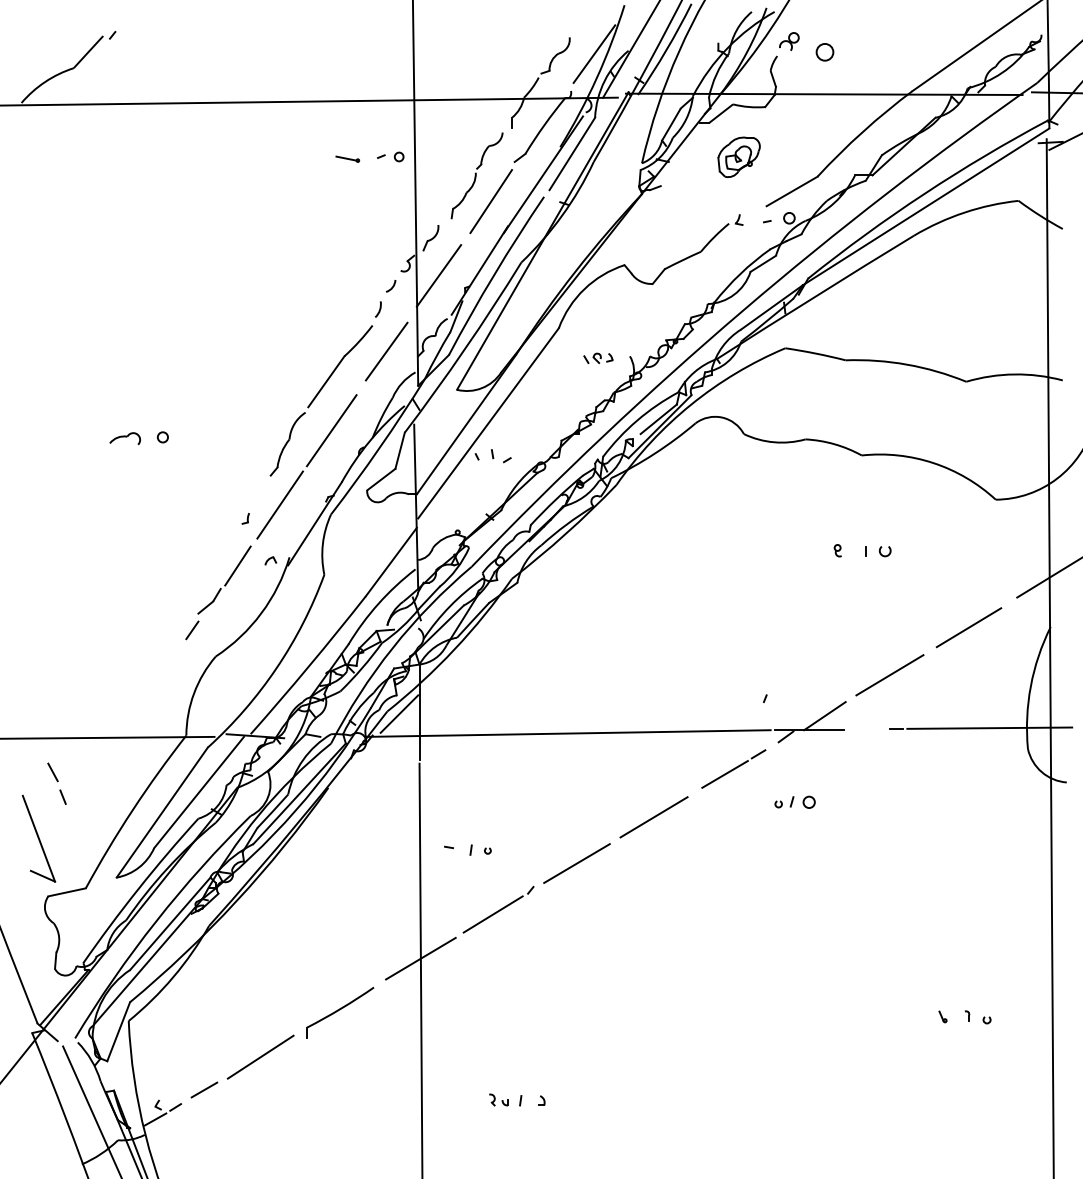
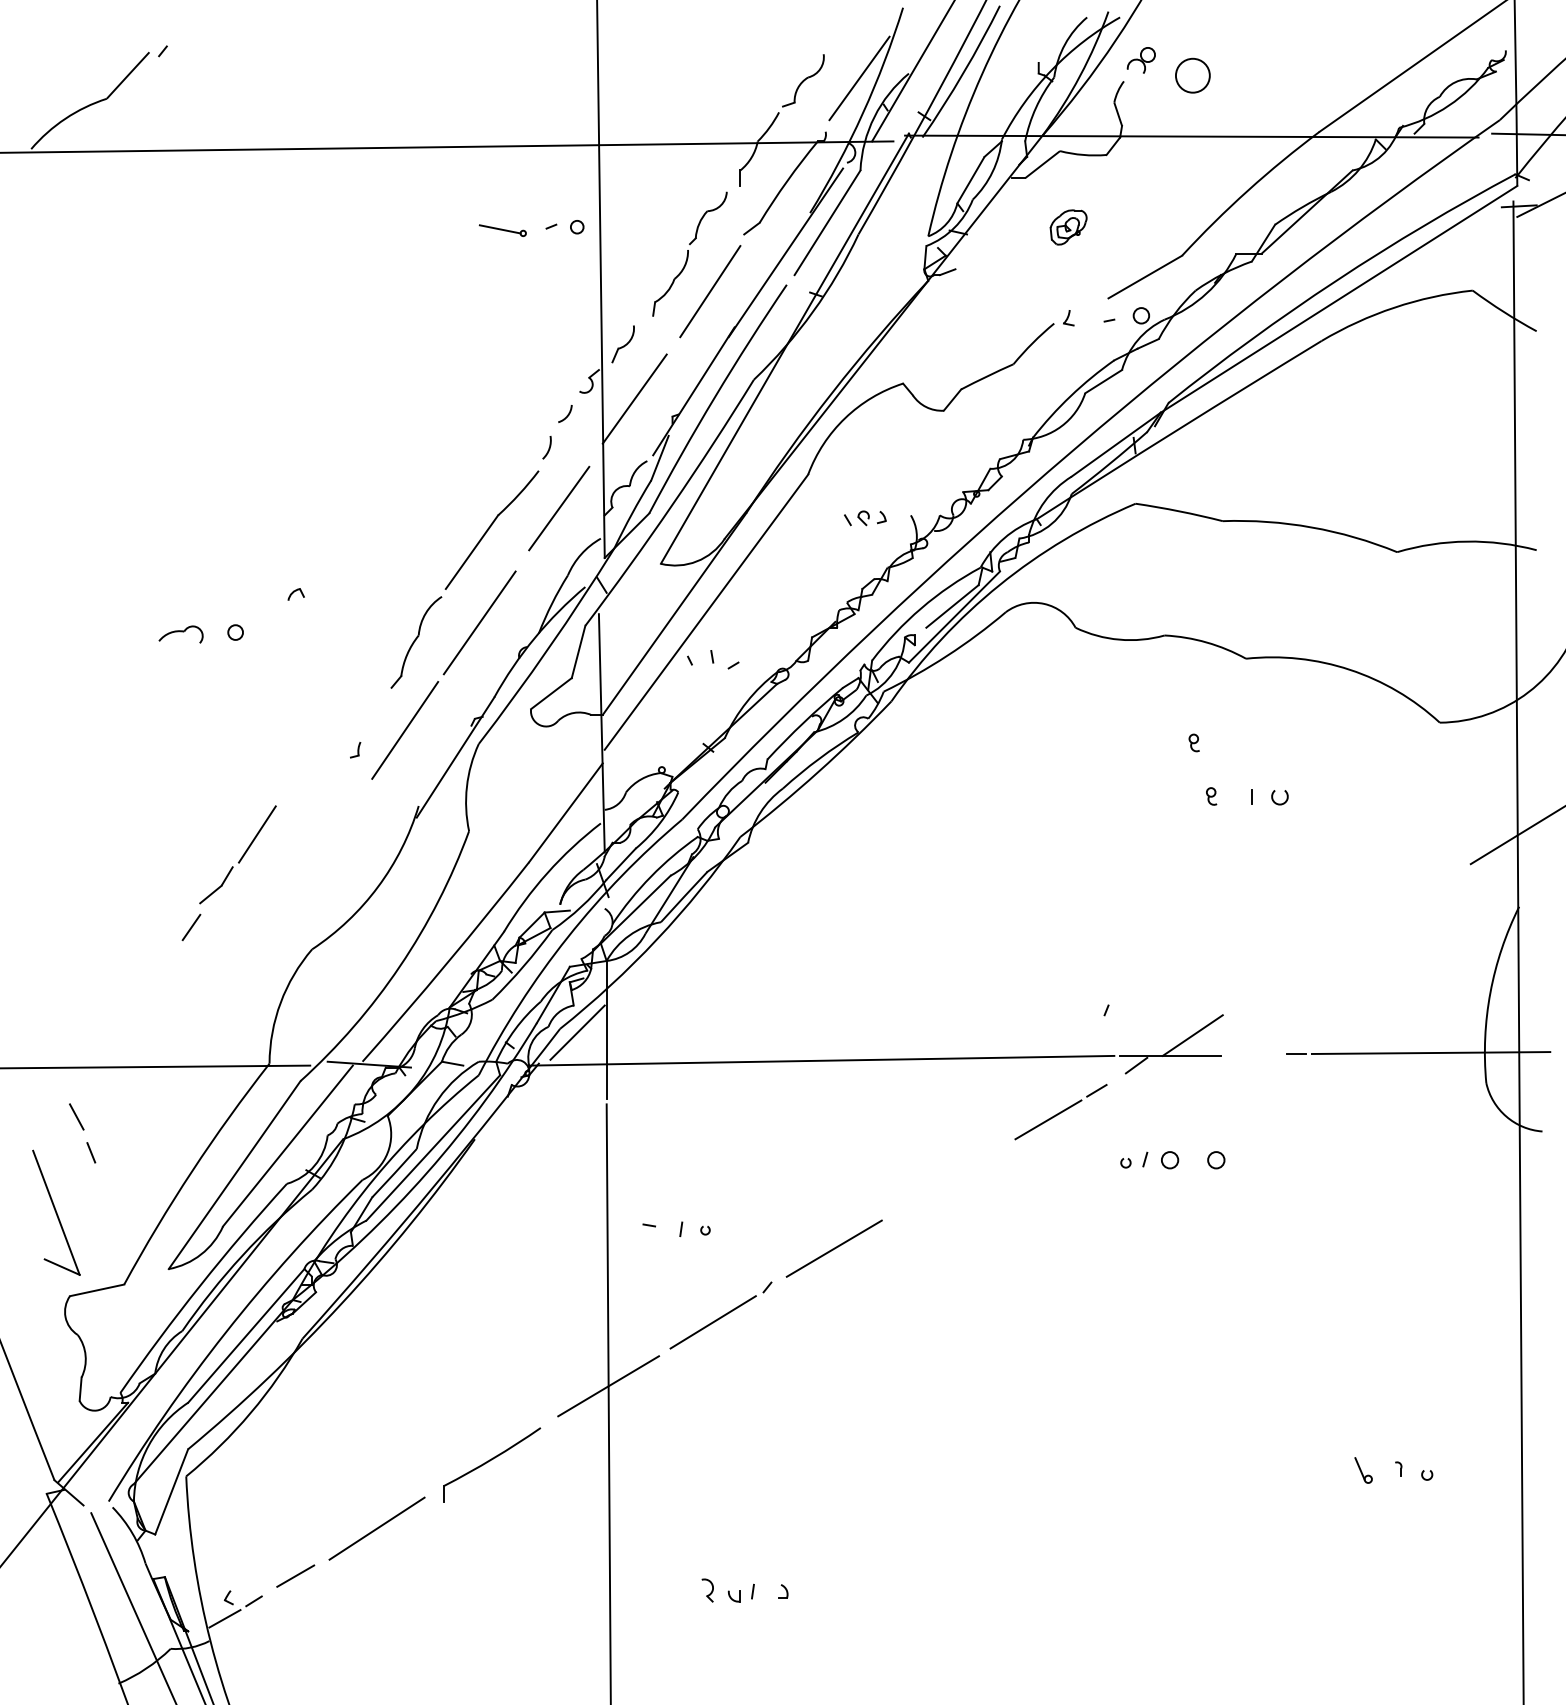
circle: (824, 52) -> (1192, 76), size x1.4
part: (738, 156) -> (1067, 226), size x0.6
part: (347, 158) -> (502, 229), size x1.4
part: (825, 513) -> (1193, 742), added
part: (270, 560) -> (295, 593), moved
part: (218, 592) -> (229, 872), moved
line: (968, 627) -> (1400, 907), removed
line: (889, 675) -> (1286, 976), removed
circle: (840, 801) -> (1215, 1159), added
line: (653, 817) -> (944, 1182), removed
part: (942, 1016) -> (1362, 1469), size x1.6
part: (498, 1099) -> (720, 1589), size x1.4

